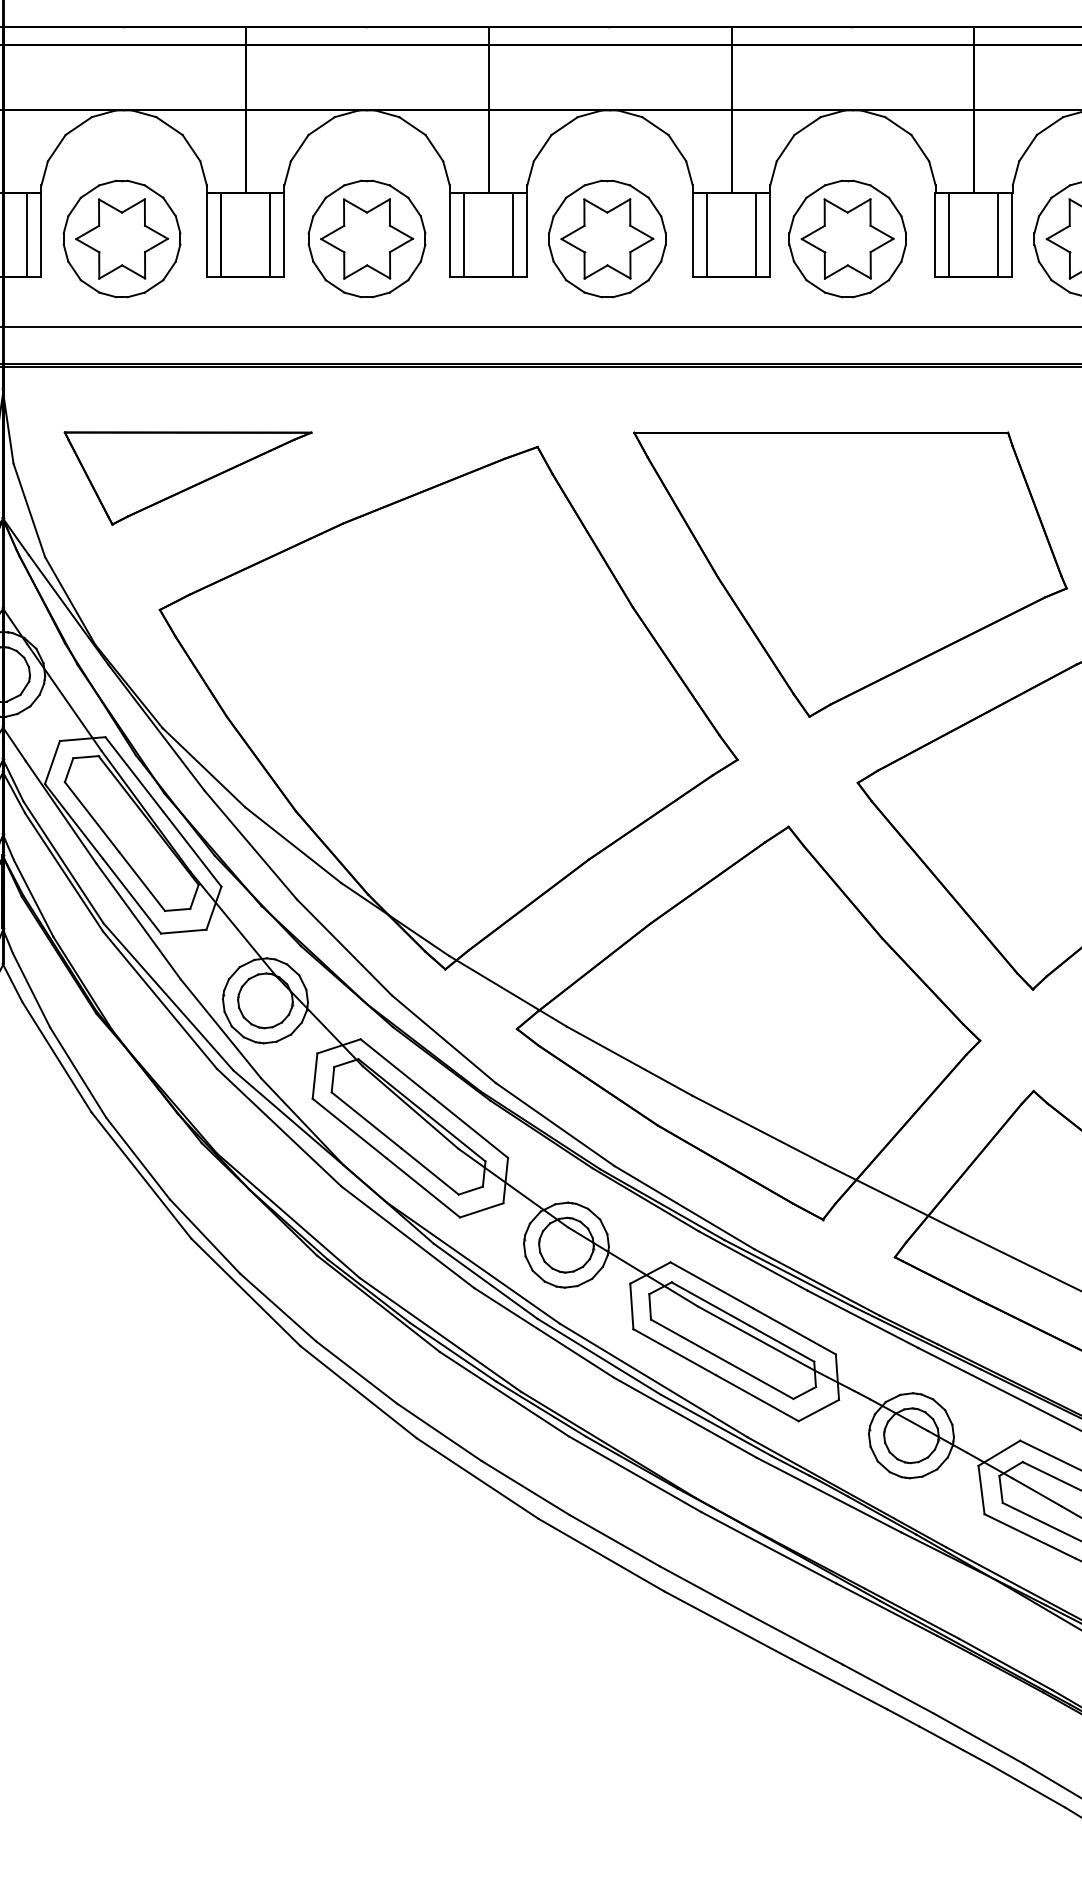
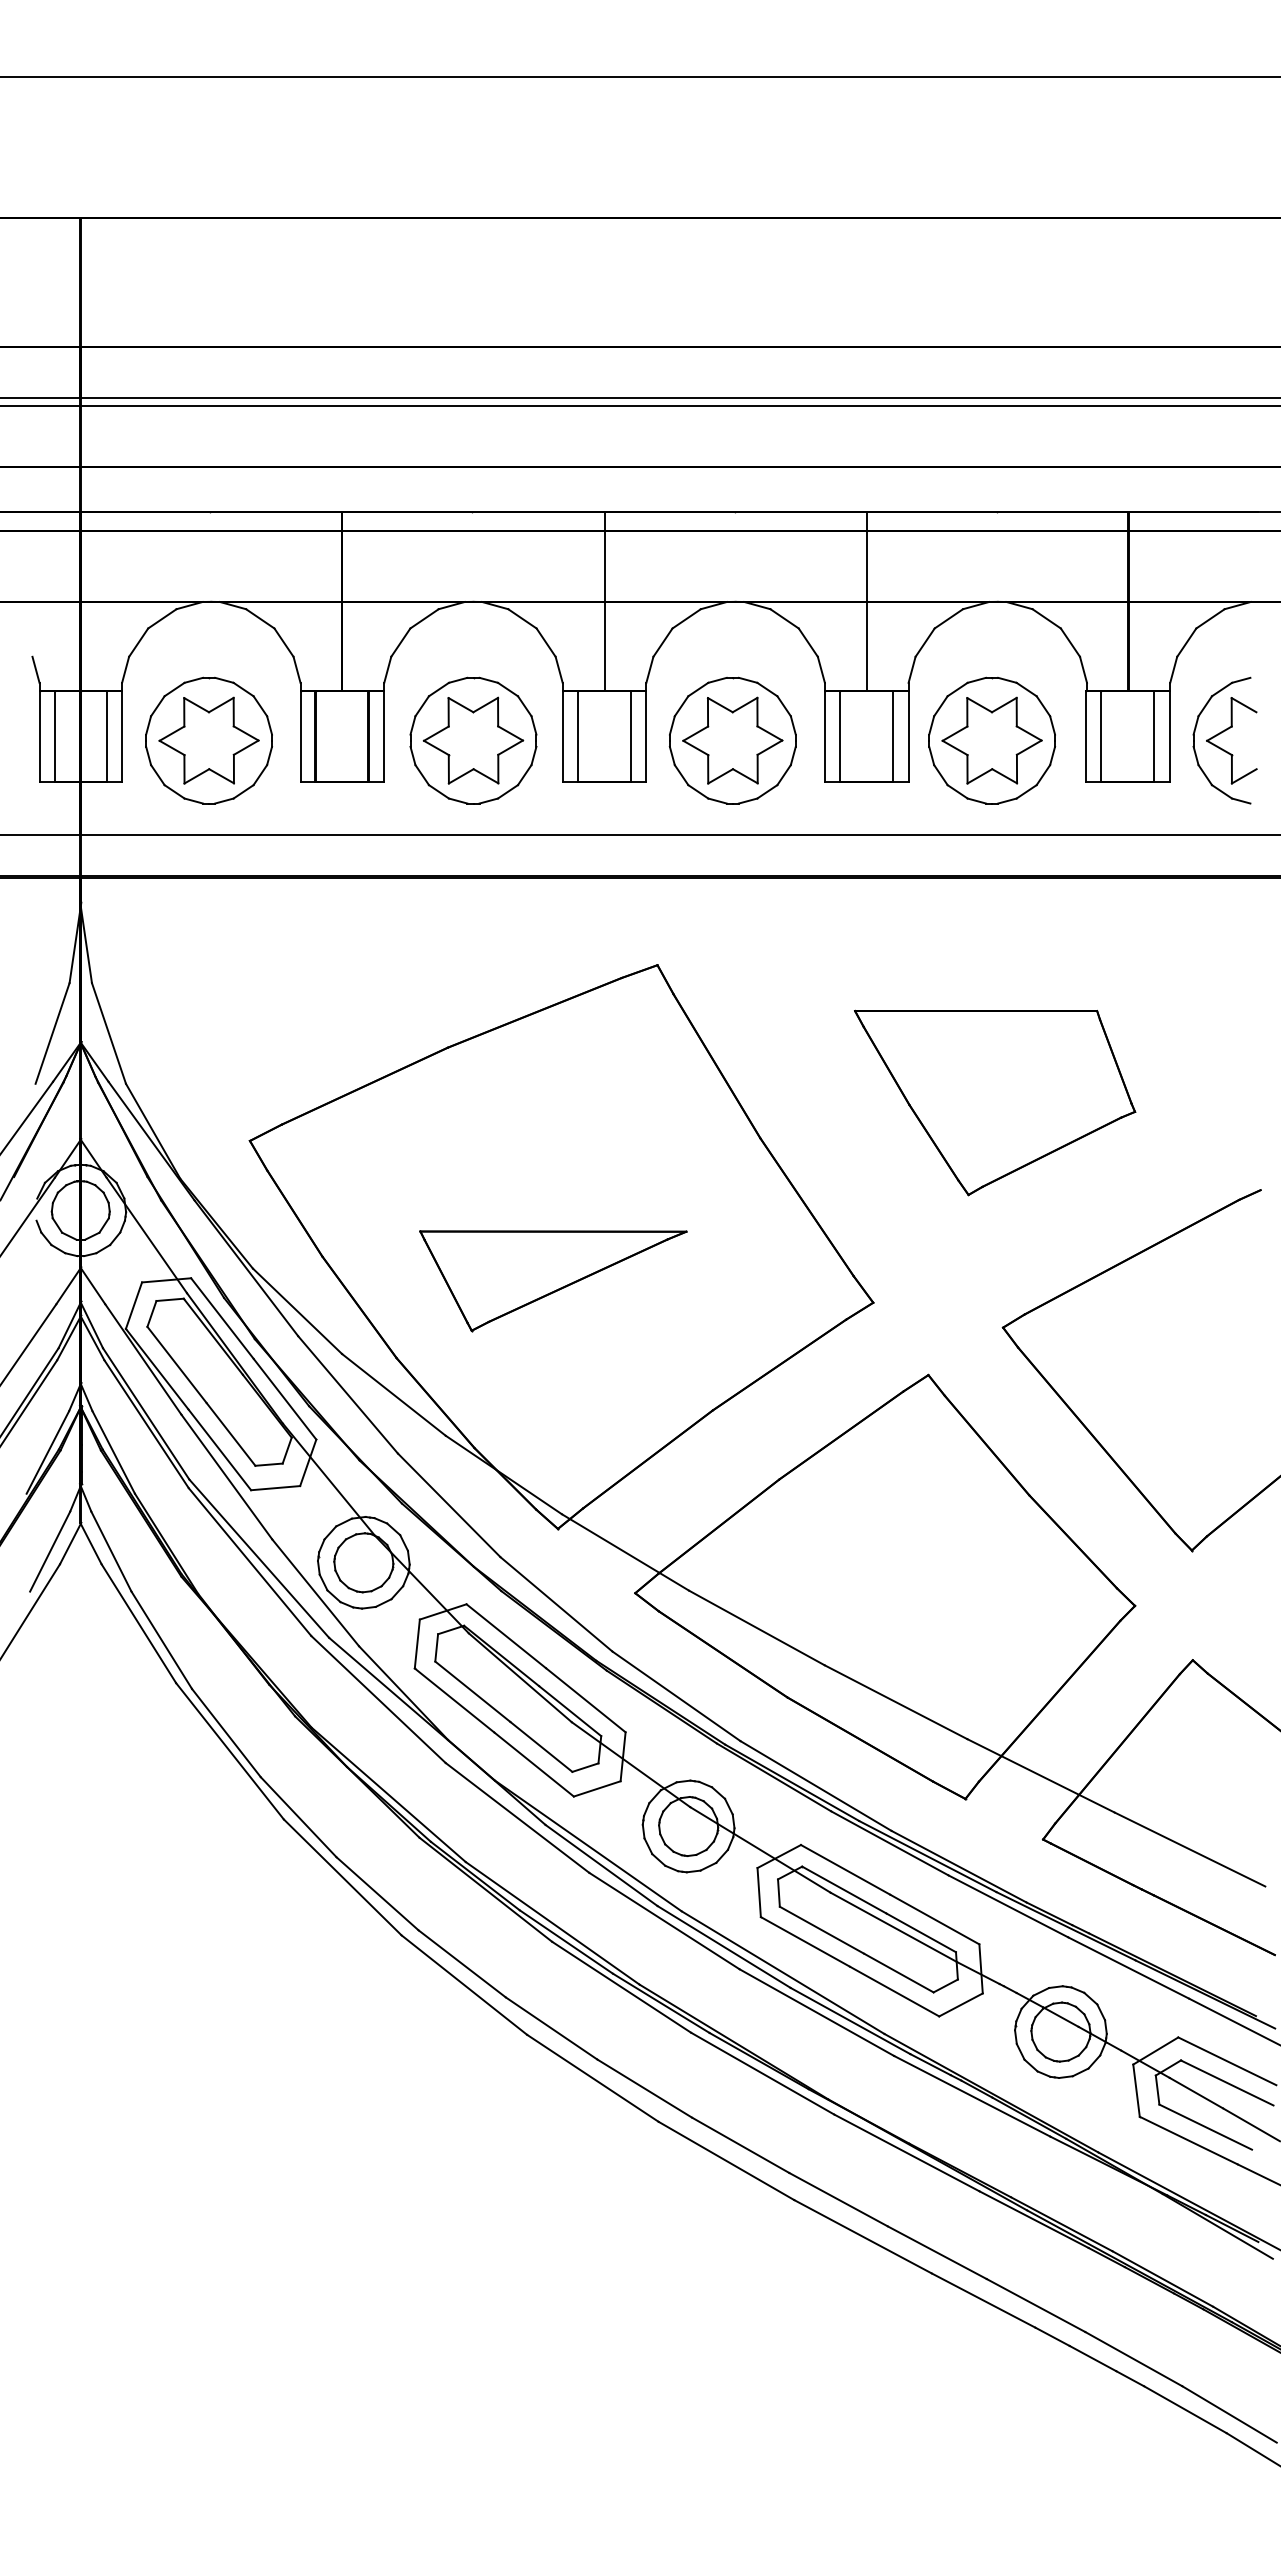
part: (188, 478) -> (553, 1281), moved
part: (849, 574) -> (994, 1102), size x0.6

